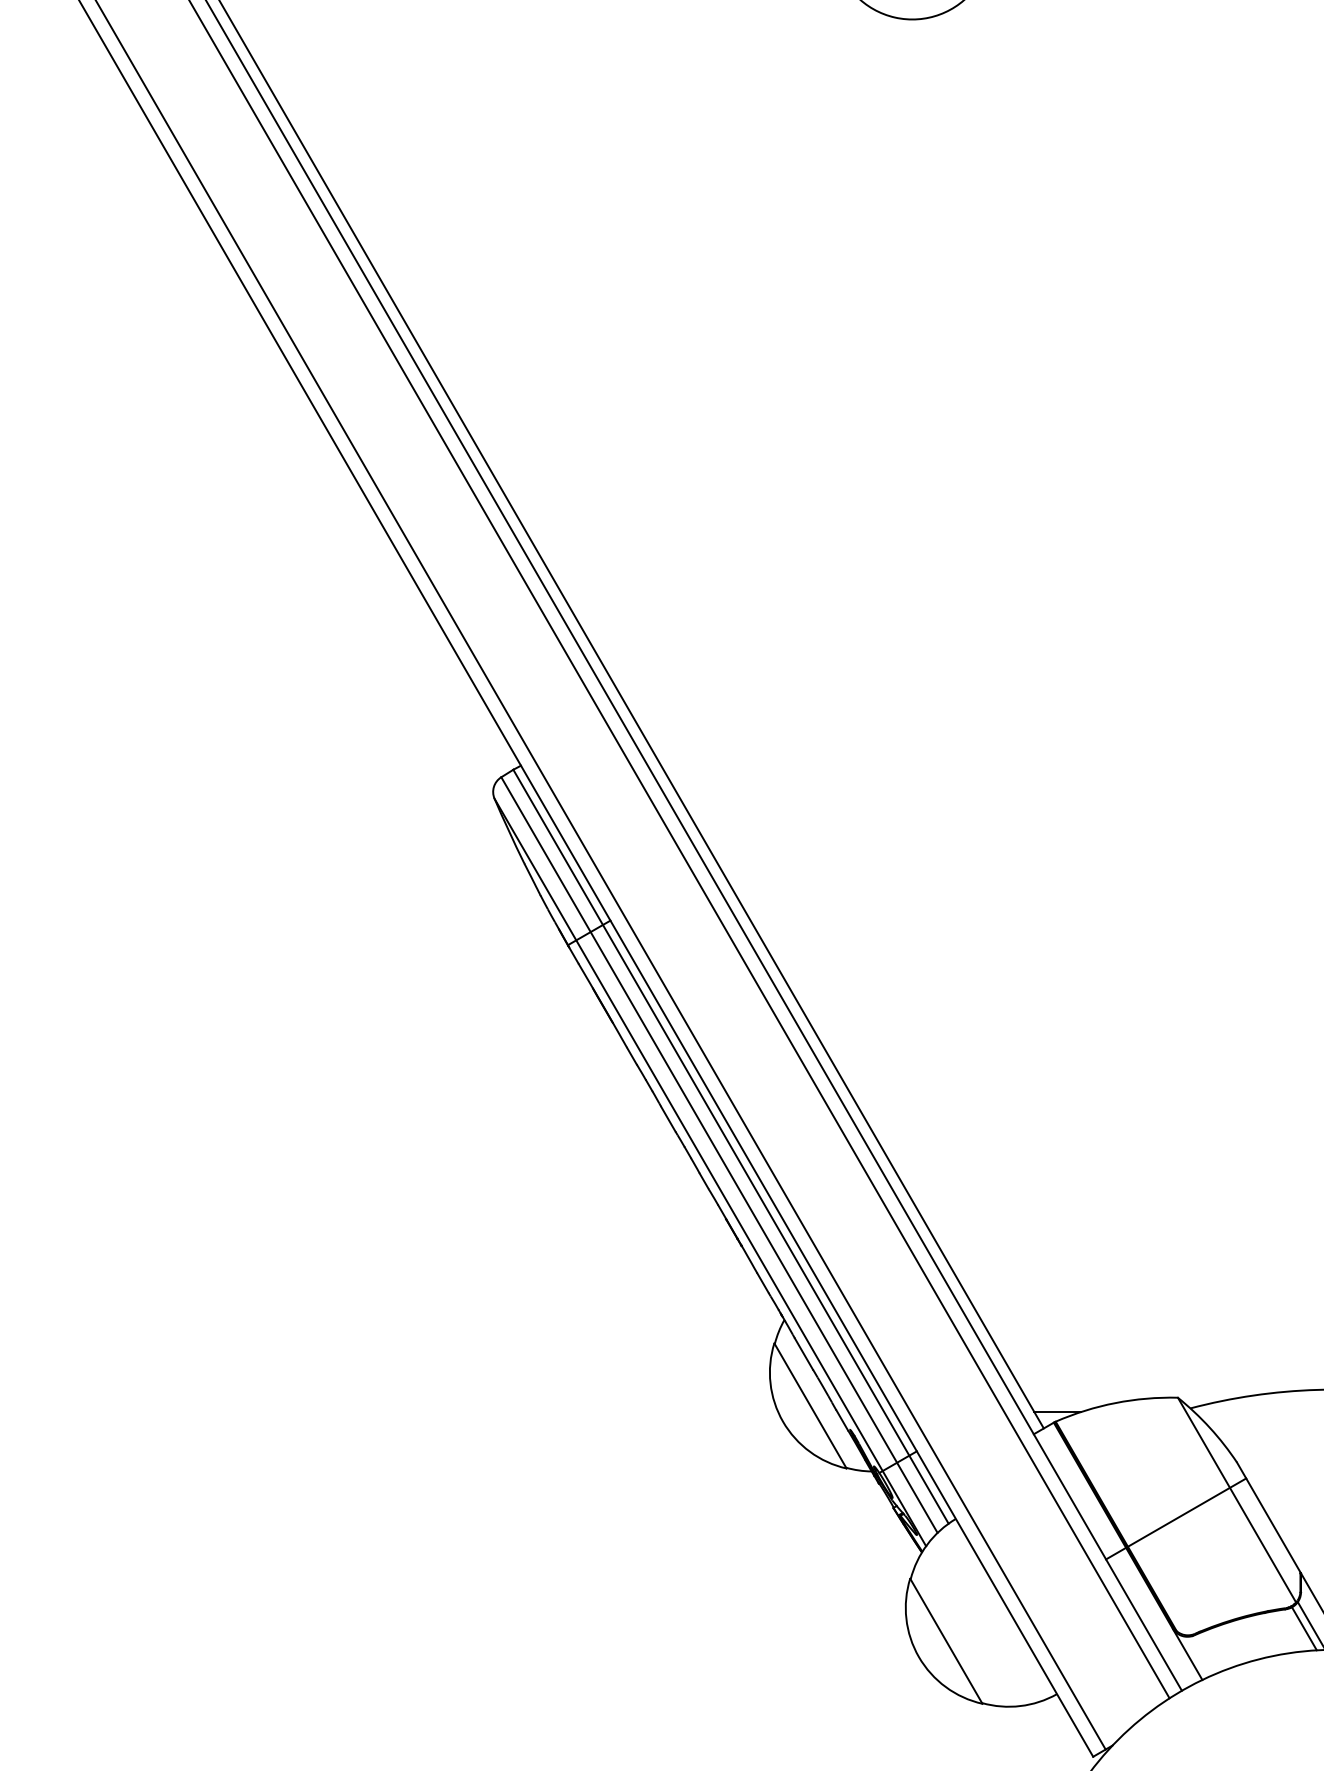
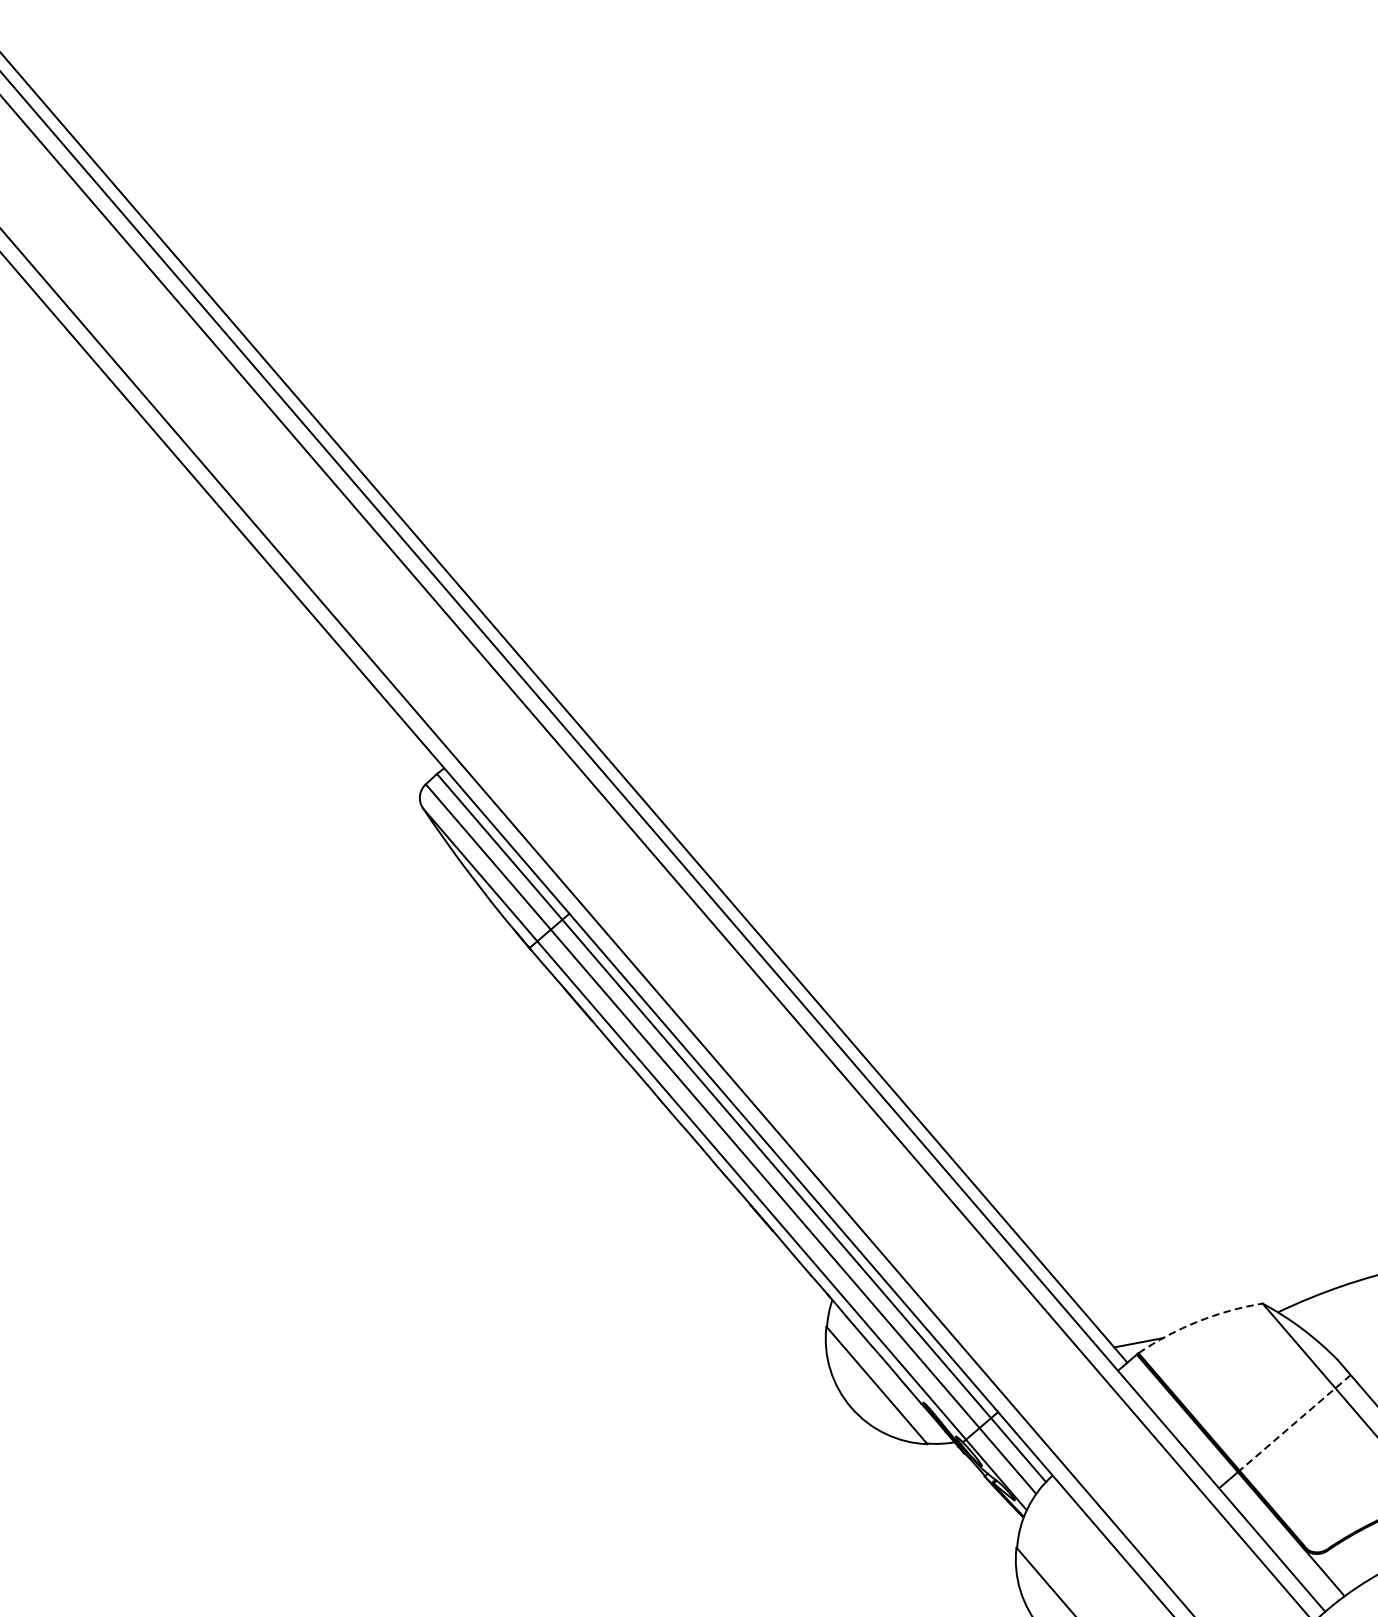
arc: (1115, 1403) -> (1197, 1322), solid -> dashed
line: (1186, 1512) -> (1294, 1422), solid -> dashed

